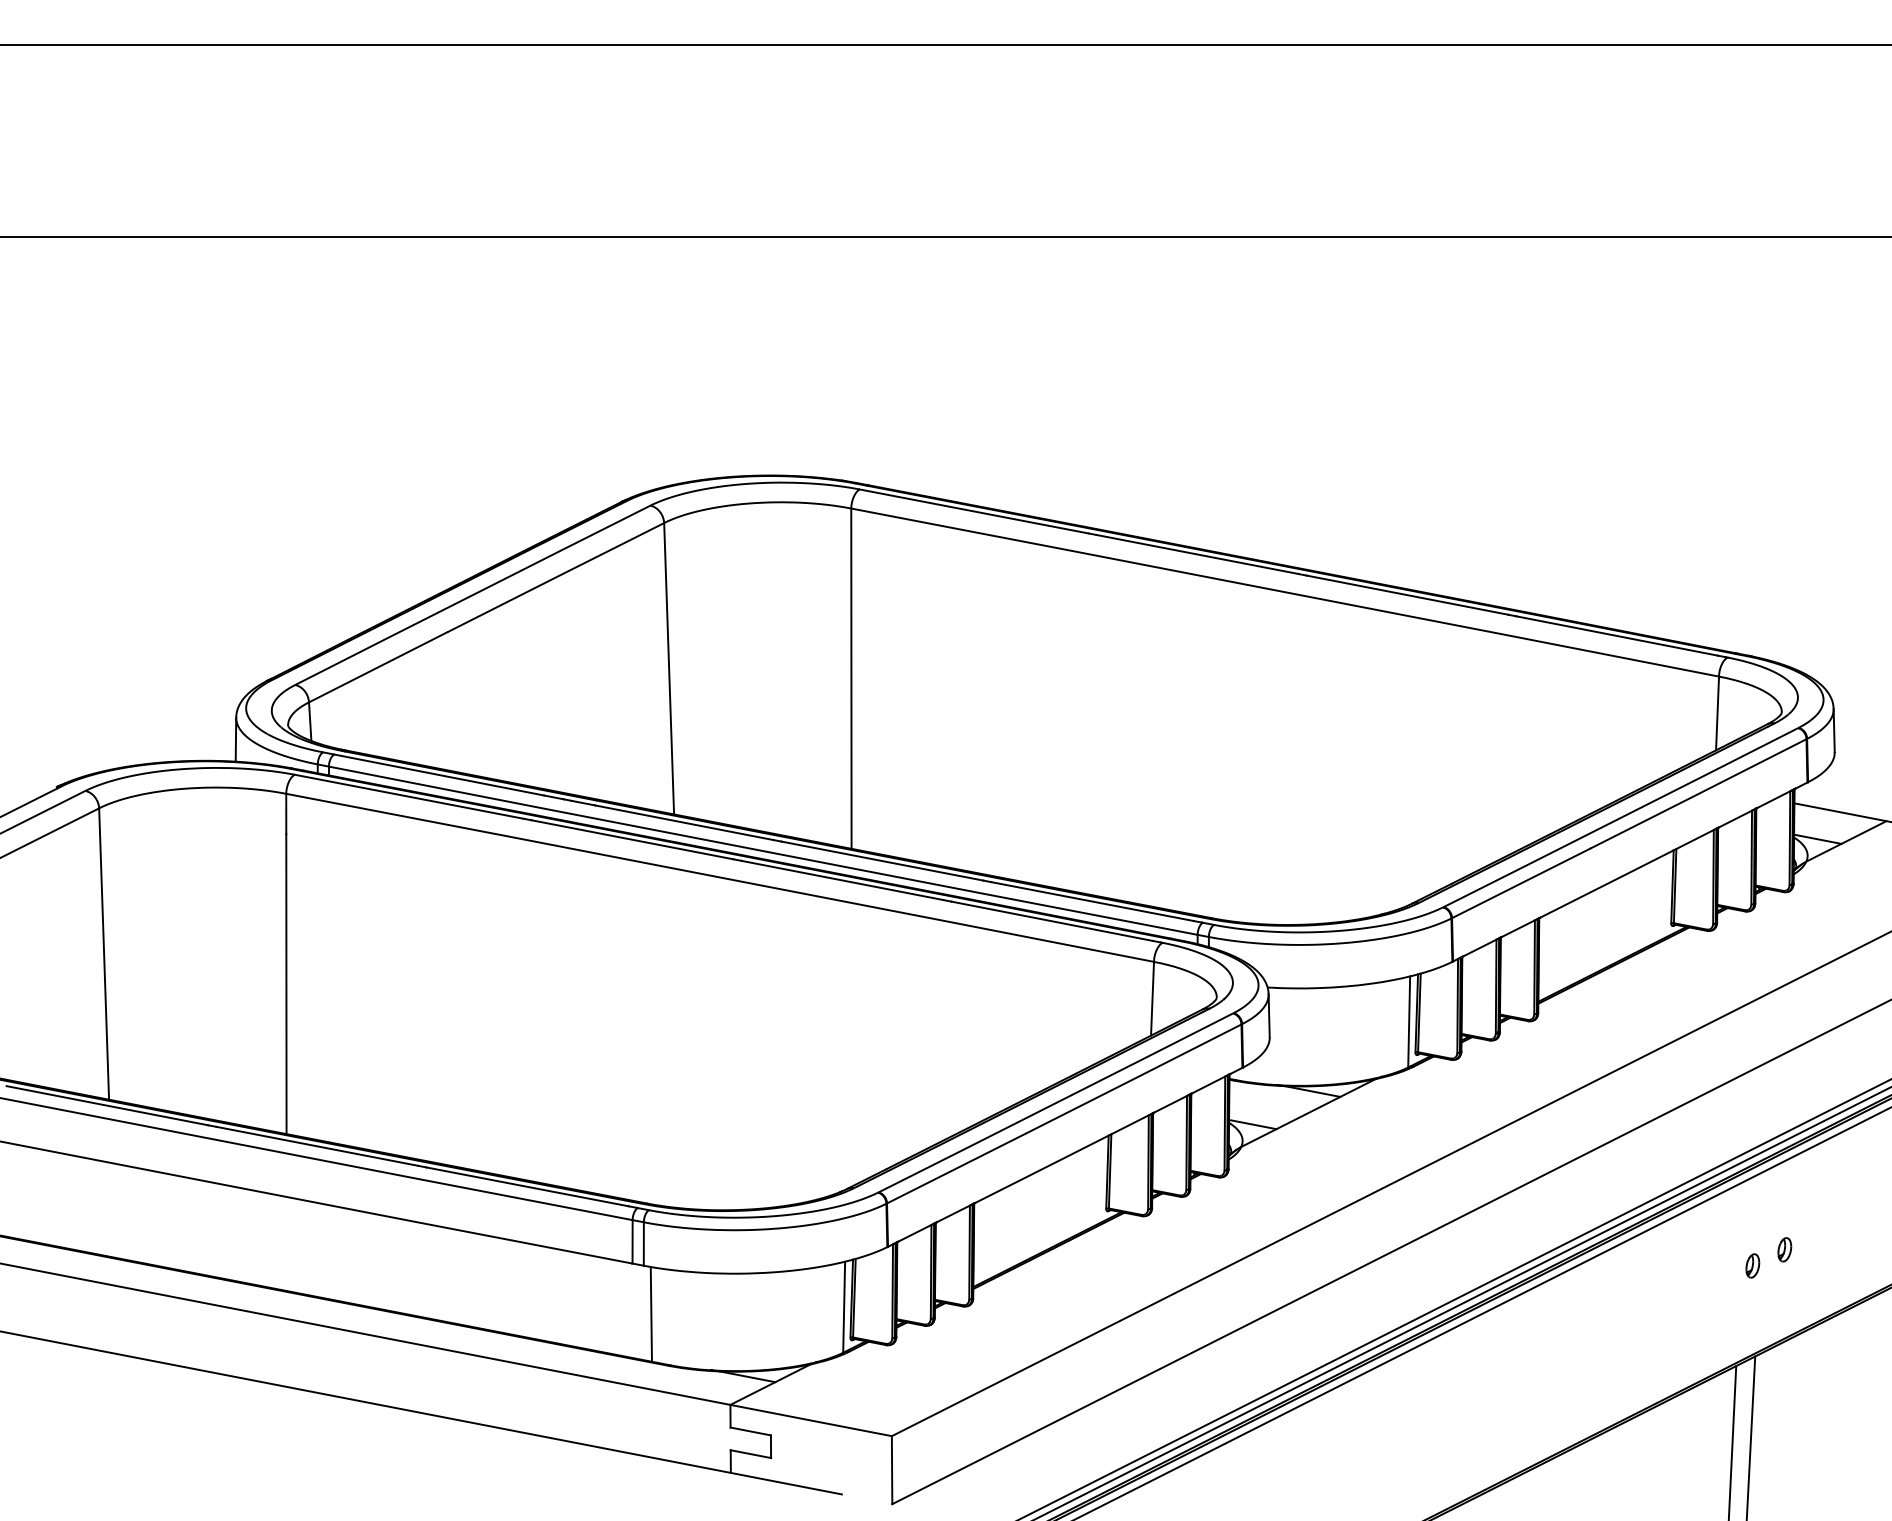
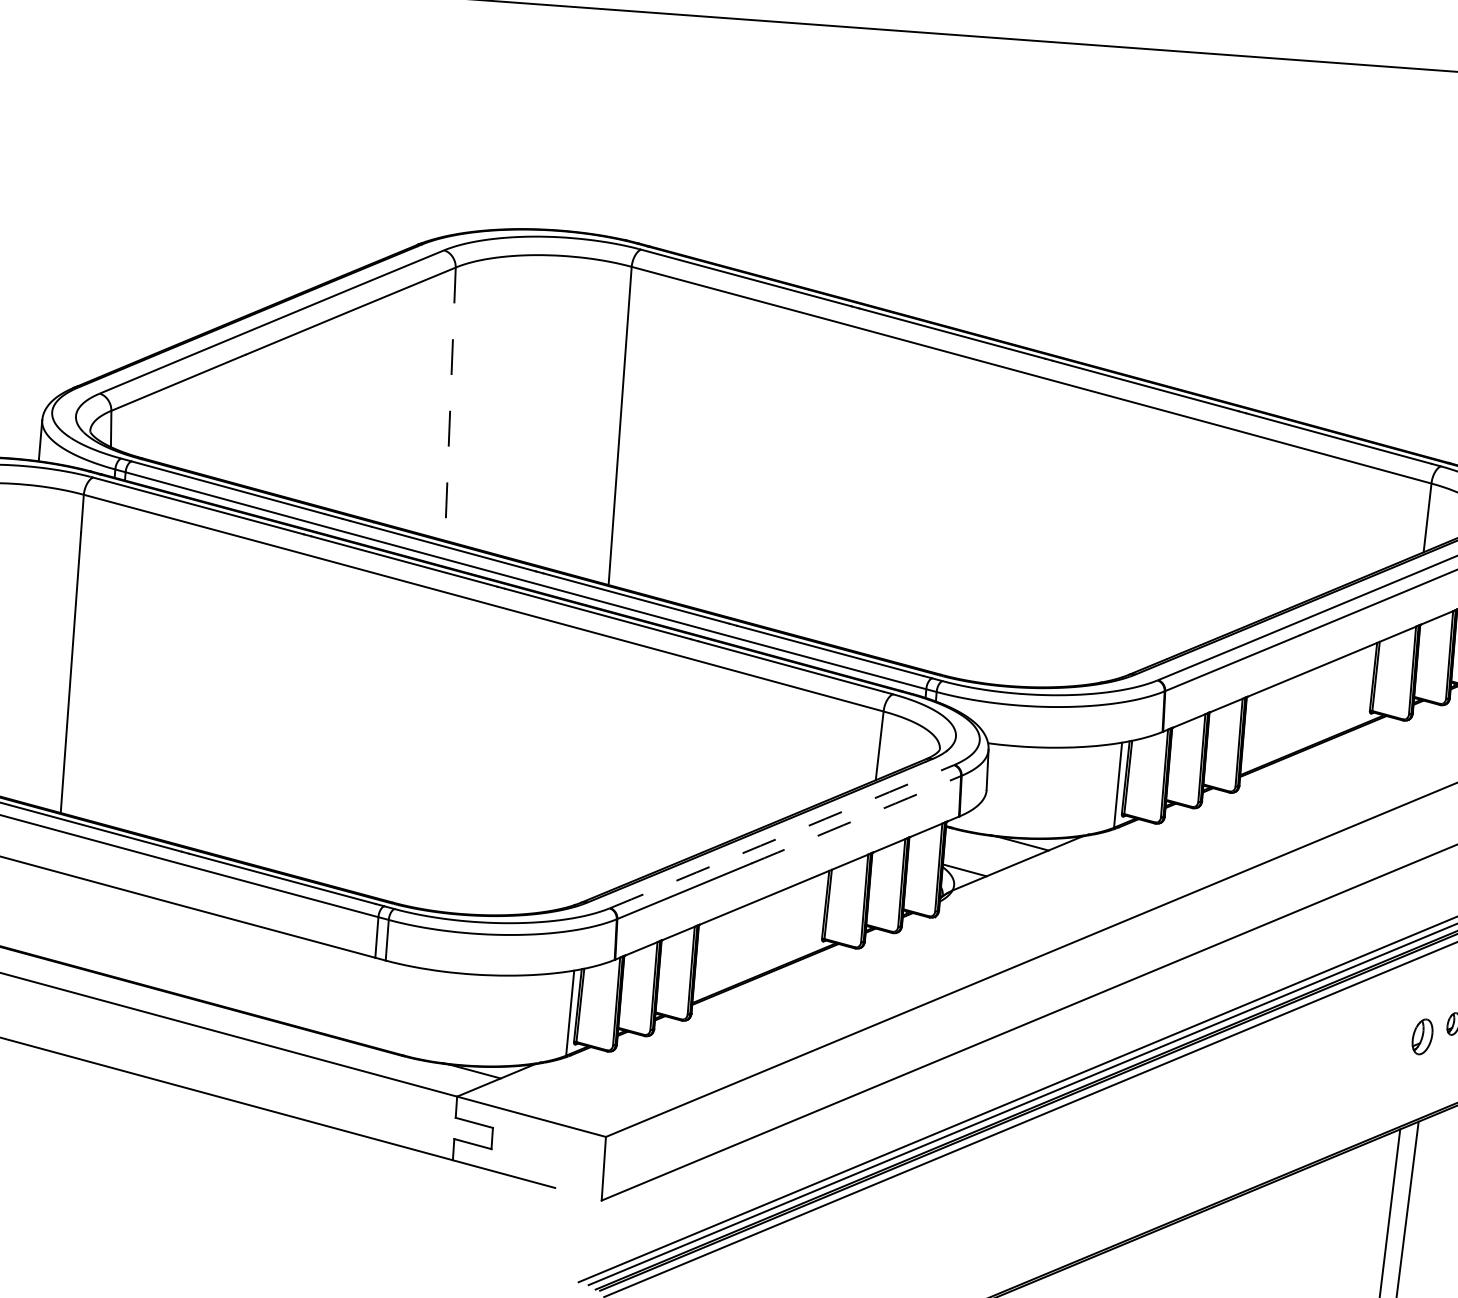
line: (669, 668) -> (450, 403), solid -> dashed
arc: (1133, 1079) -> (856, 820), solid -> dashed
arc: (1055, 1103) -> (781, 837), solid -> dashed
part: (1752, 1265) -> (1422, 1036), size x1.6
line: (650, 1314) -> (388, 1006), removed

